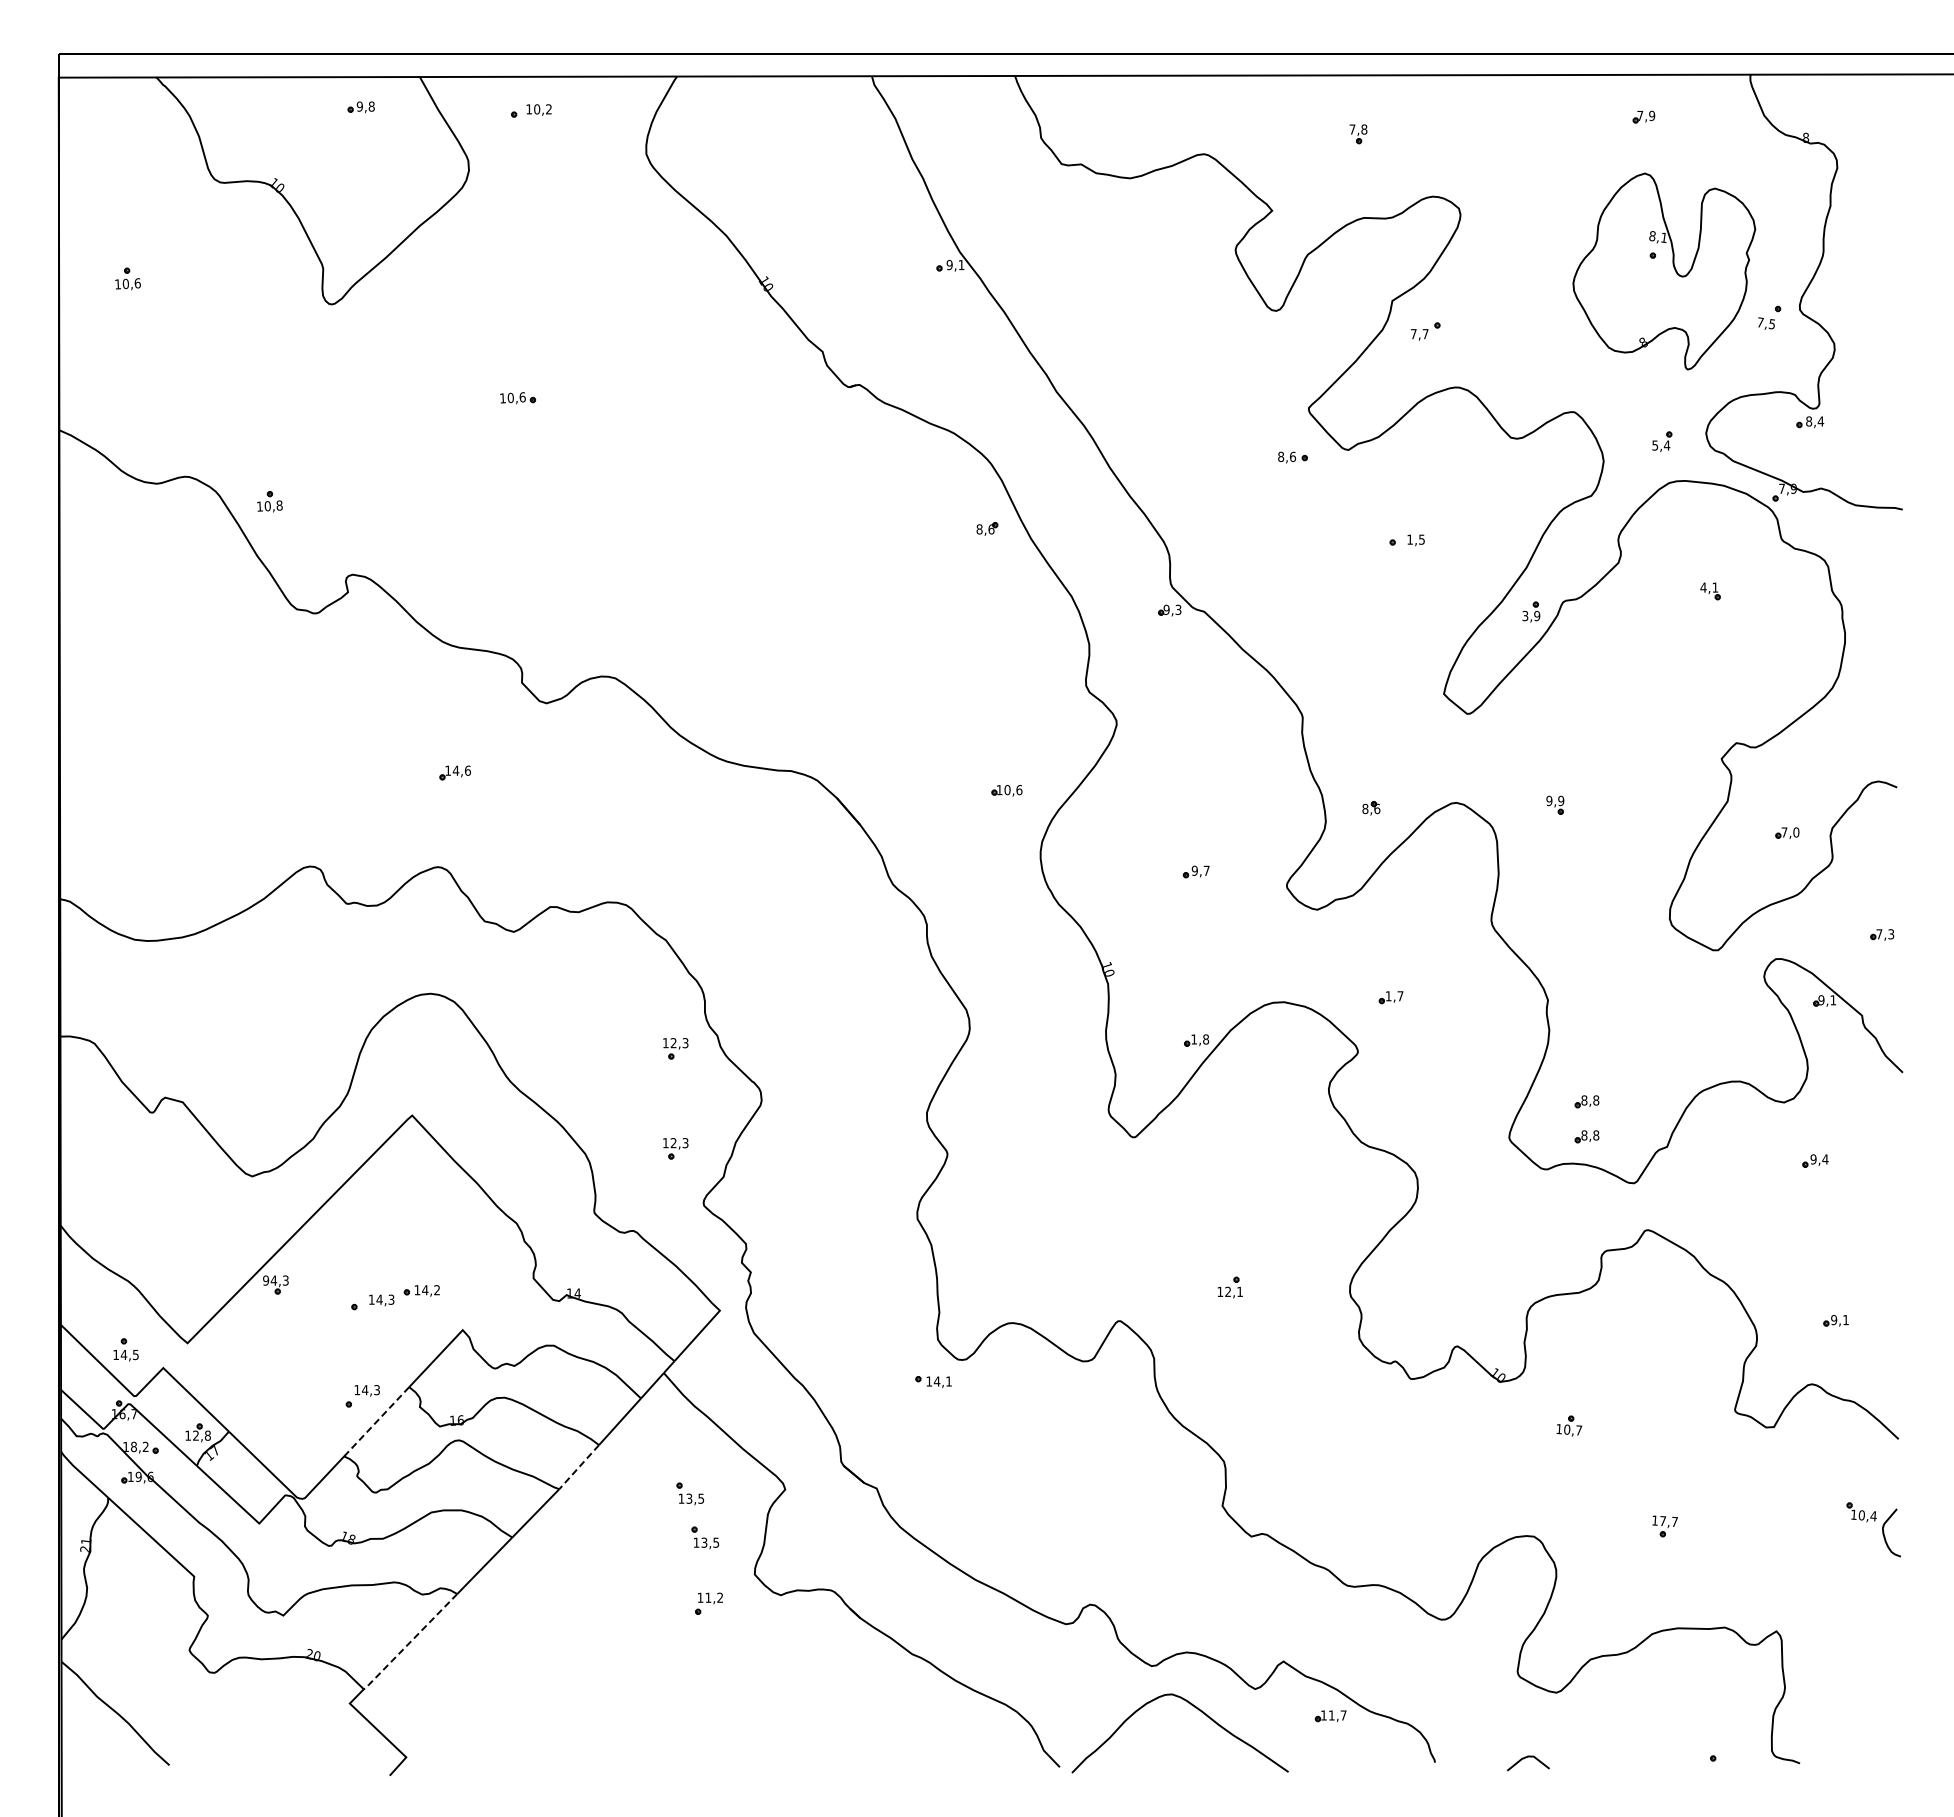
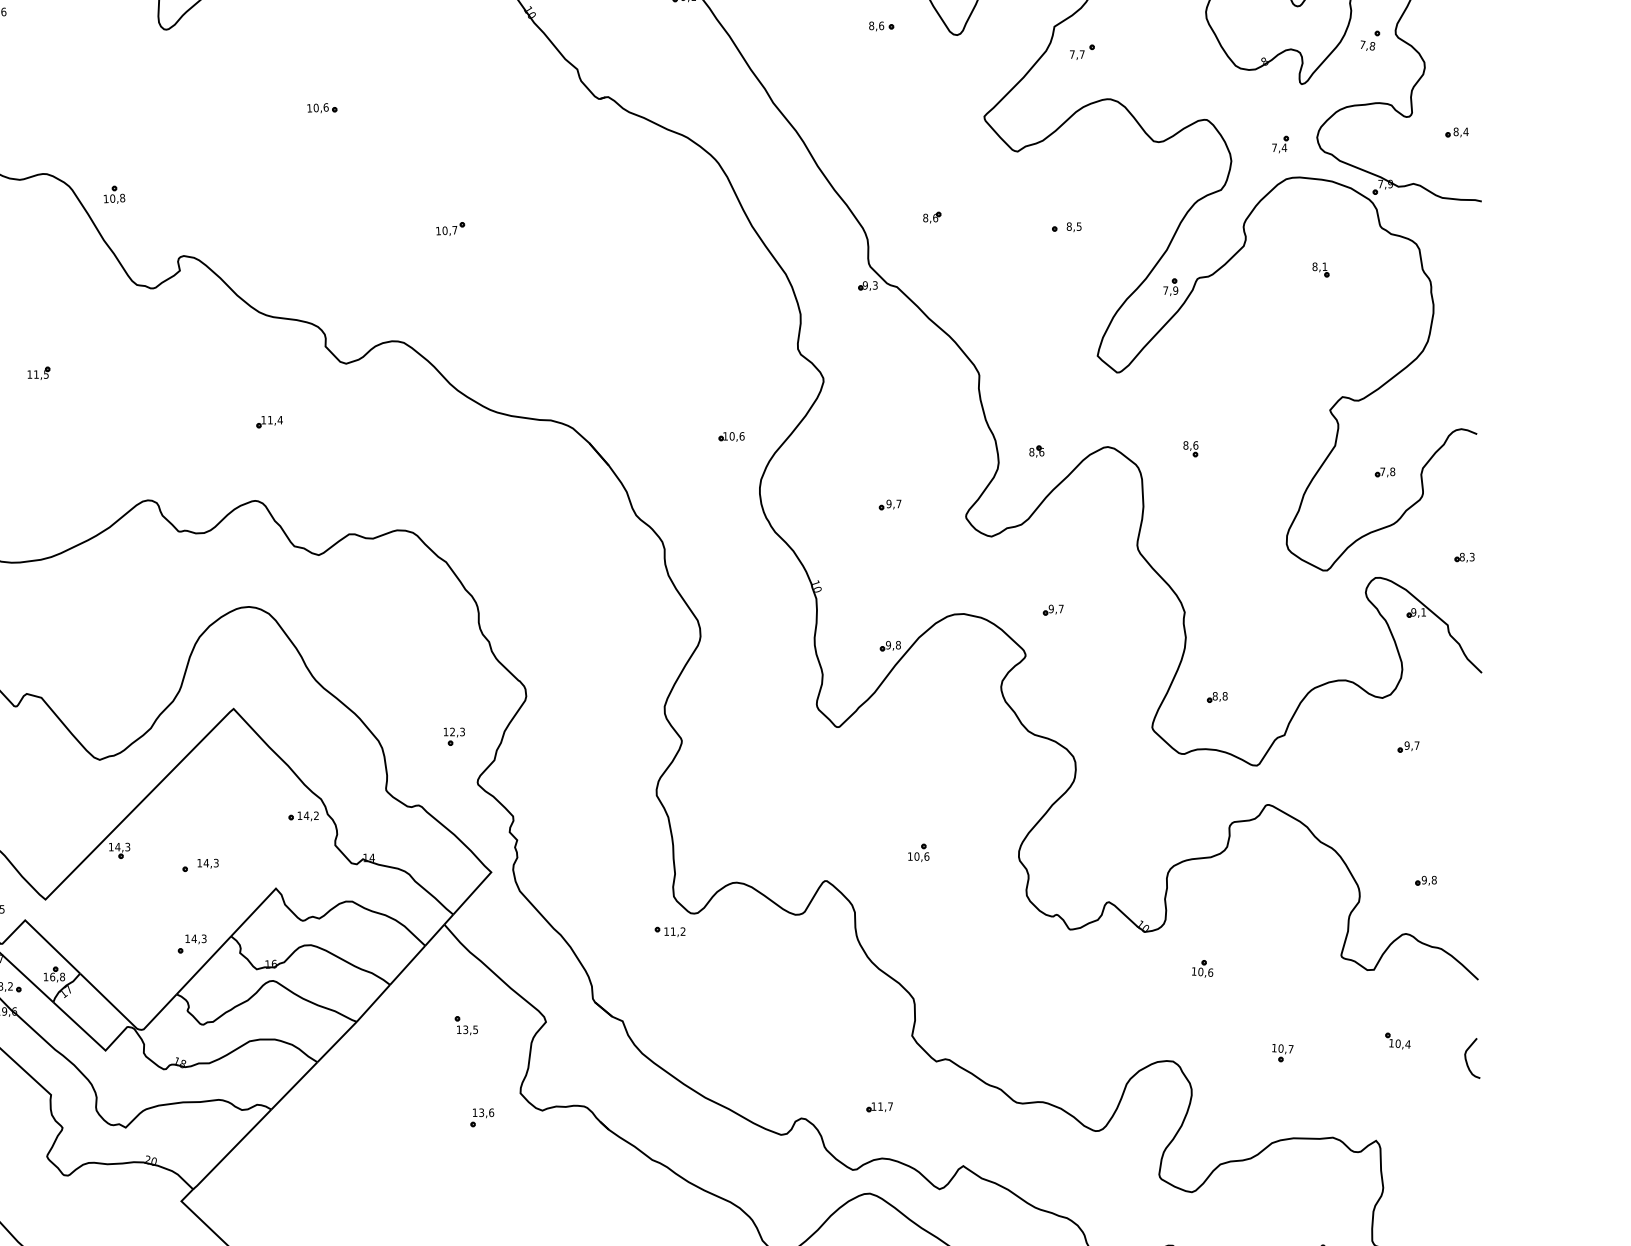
text: (1771, 324) -> (1371, 46), 7,5 -> 7,8
part: (1810, 422) -> (1457, 132), moved
text: (1655, 445) -> (1274, 147), 5,4 -> 7,4
part: (1292, 457) -> (881, 26), moved
part: (987, 528) -> (932, 217), moved
text: (1410, 539) -> (1069, 226), 1,5 -> 8,5
part: (671, 542) -> (450, 229), added
text: (1703, 587) -> (1314, 266), 4,1 -> 8,1
text: (1525, 615) -> (1165, 290), 3,9 -> 7,9
part: (179, 714) -> (38, 373), added
text: (461, 770) -> (274, 419), 14,6 -> 11,4
text: (1555, 800) -> (1191, 445), 9,9 -> 8,6
text: (1796, 832) -> (1392, 471), 7,0 -> 7,8
text: (1879, 934) -> (1462, 557), 7,3 -> 8,3
text: (1388, 996) -> (1051, 609), 1,7 -> 9,7
text: (1194, 1039) -> (888, 645), 1,8 -> 9,8
part: (675, 1048) -> (454, 652), removed
part: (1586, 1136) -> (1216, 726), removed
text: (1825, 1159) -> (1417, 745), 9,4 -> 9,7
text: (266, 1280) -> (111, 847), 94,3 -> 14,3
part: (421, 1290) -> (303, 816), moved
text: (1234, 1291) -> (922, 856), 12,1 -> 10,6
text: (1845, 1320) -> (1433, 880), 9,1 -> 9,8
text: (942, 1381) -> (677, 931), 14,1 -> 11,2
line: (376, 1421) -> (203, 965), dashed -> solid
text: (1579, 1430) -> (1211, 972), 10,7 -> 10,6
text: (196, 1435) -> (53, 976), 12,8 -> 16,8
line: (578, 1467) -> (372, 1003), dashed -> solid
part: (1861, 1512) -> (1397, 1041), moved
text: (1663, 1521) -> (1281, 1048), 17,7 -> 10,7
part: (705, 1537) -> (479, 1062), removed
text: (714, 1597) -> (486, 1112), 11,2 -> 13,6
line: (409, 1642) -> (231, 1150), dashed -> solid
part: (1330, 1716) -> (879, 1107), moved

